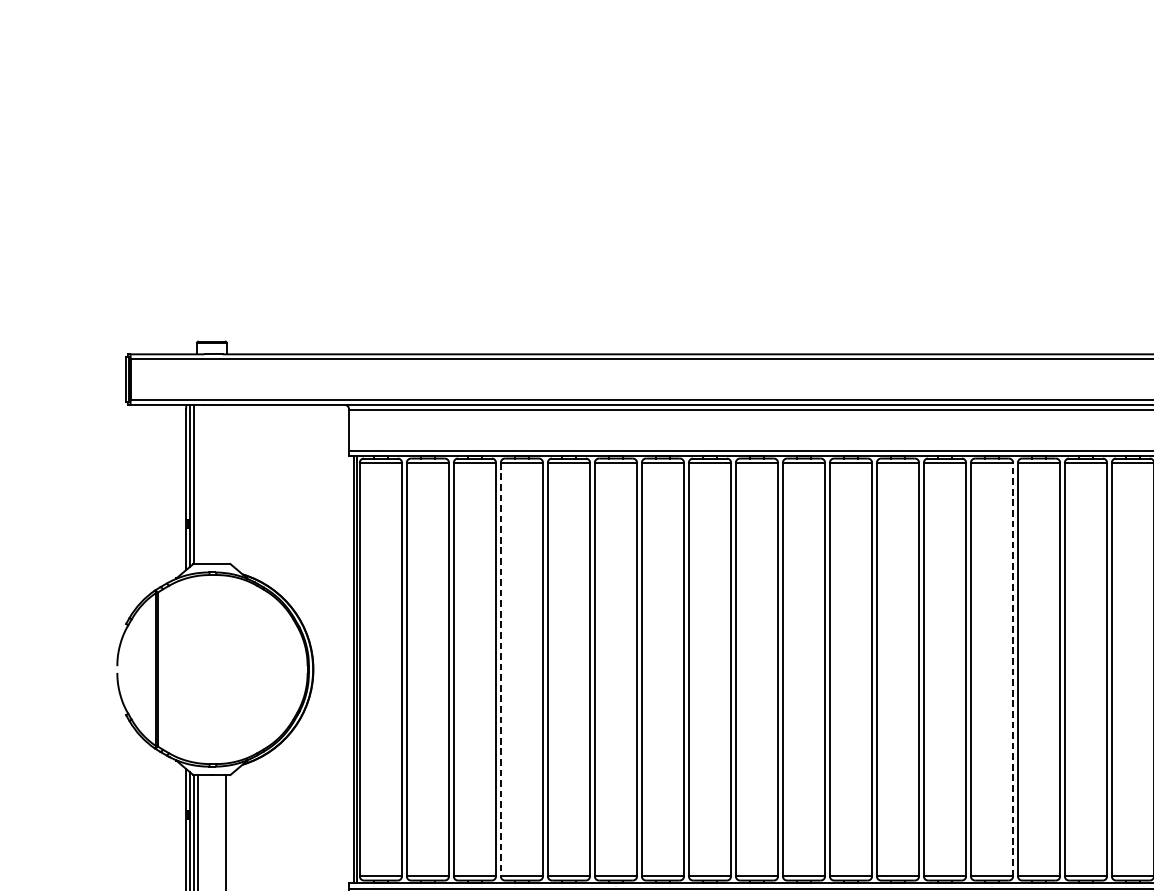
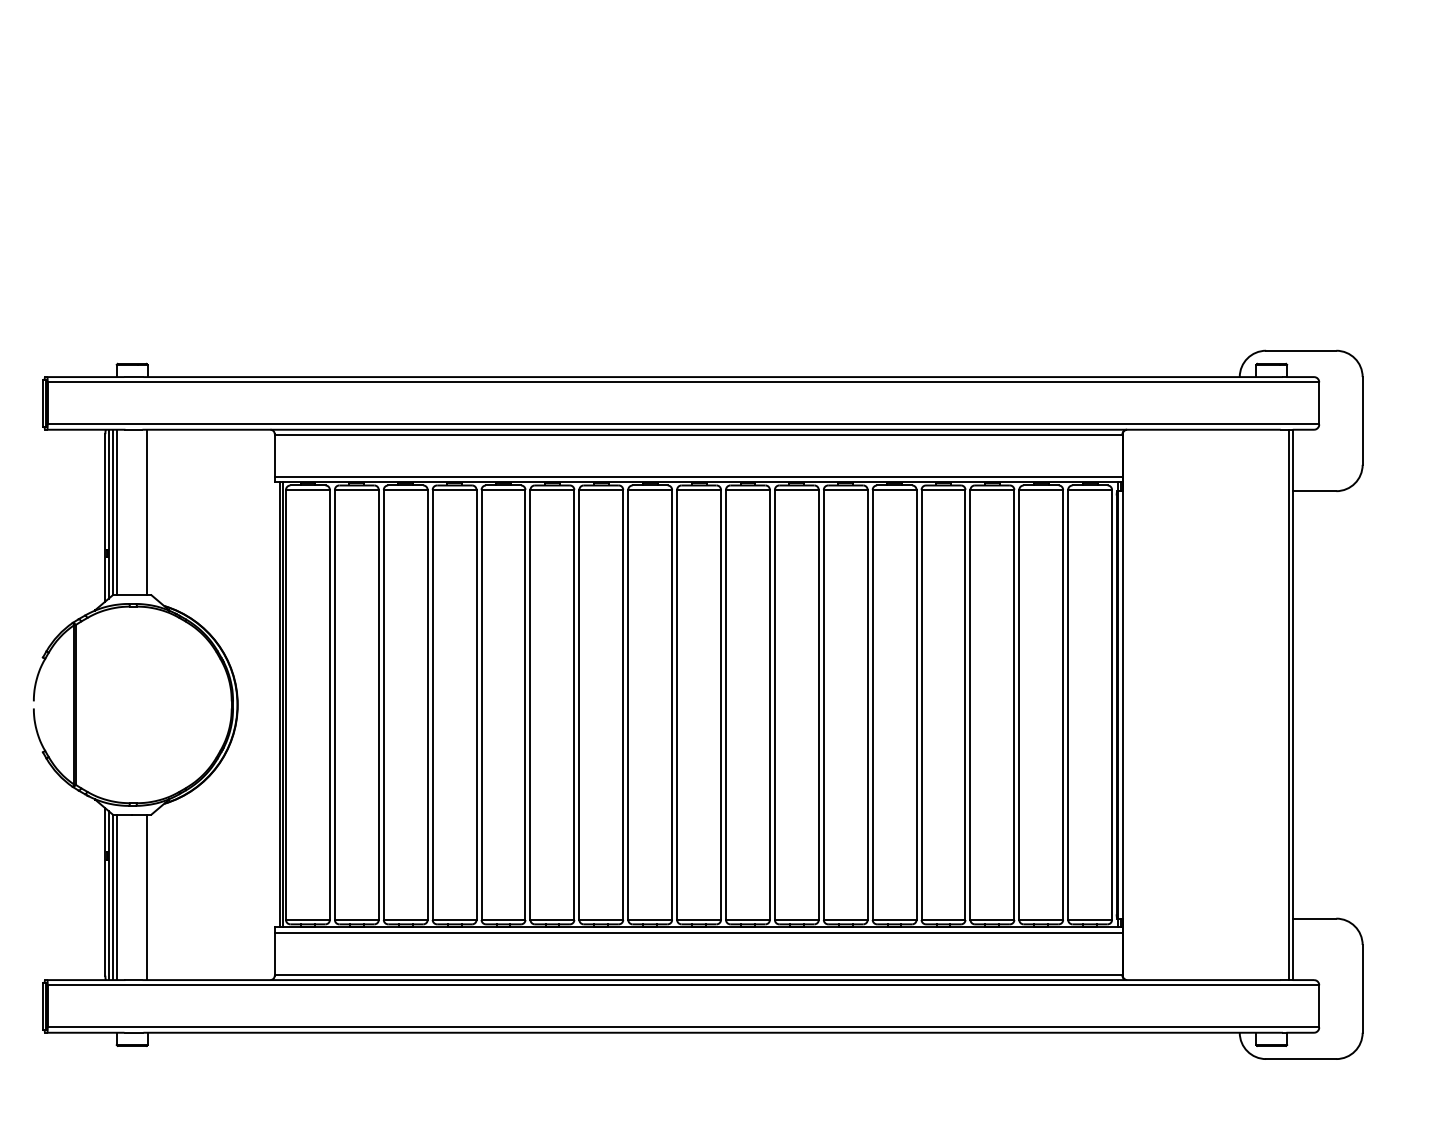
line: (197, 484) -> (117, 512), added
line: (225, 484) -> (146, 512), added
line: (1013, 669) -> (965, 704), dashed -> solid
line: (500, 670) -> (432, 705), dashed -> solid

